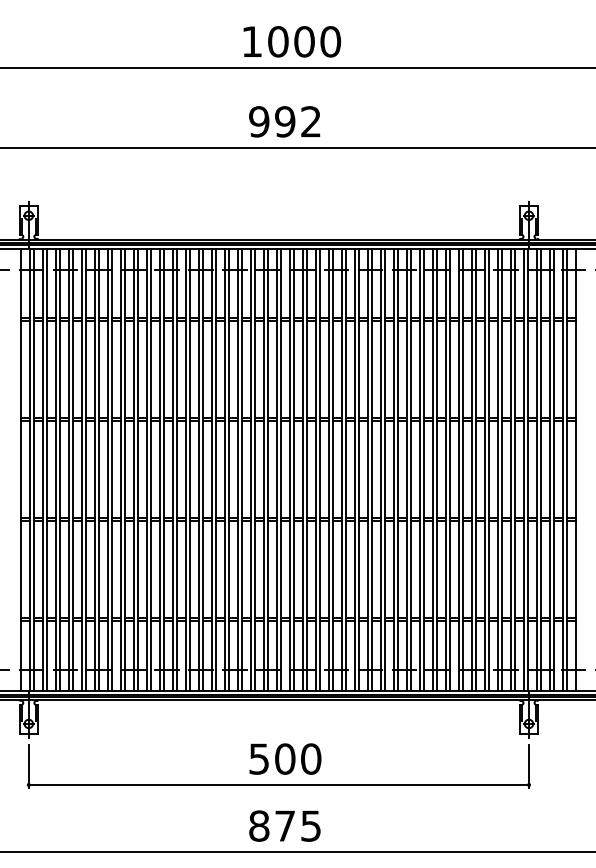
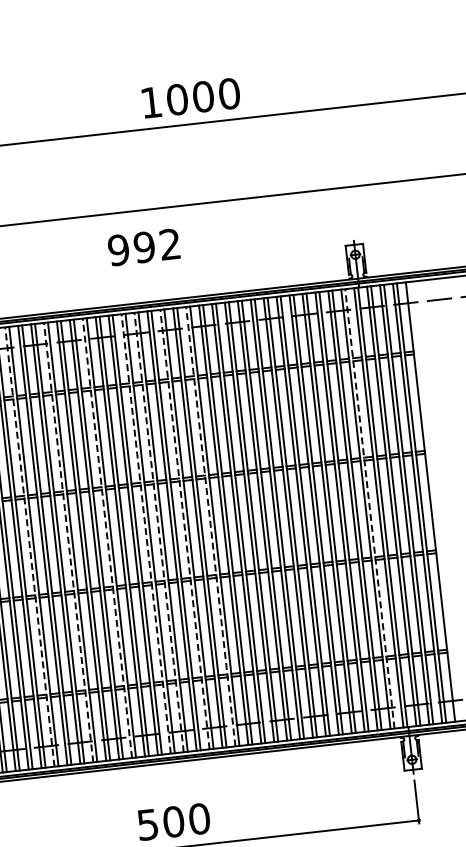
text: (292, 41) -> (191, 97), moved
text: (284, 121) -> (143, 247), moved
line: (172, 469) -> (29, 546), solid -> dashed
line: (211, 469) -> (68, 542), solid -> dashed
line: (250, 469) -> (106, 538), solid -> dashed
line: (289, 469) -> (145, 533), solid -> dashed
line: (302, 469) -> (158, 532), solid -> dashed
line: (328, 469) -> (184, 529), solid -> dashed
line: (354, 469) -> (210, 526), solid -> dashed
line: (515, 469) -> (370, 508), solid -> dashed

